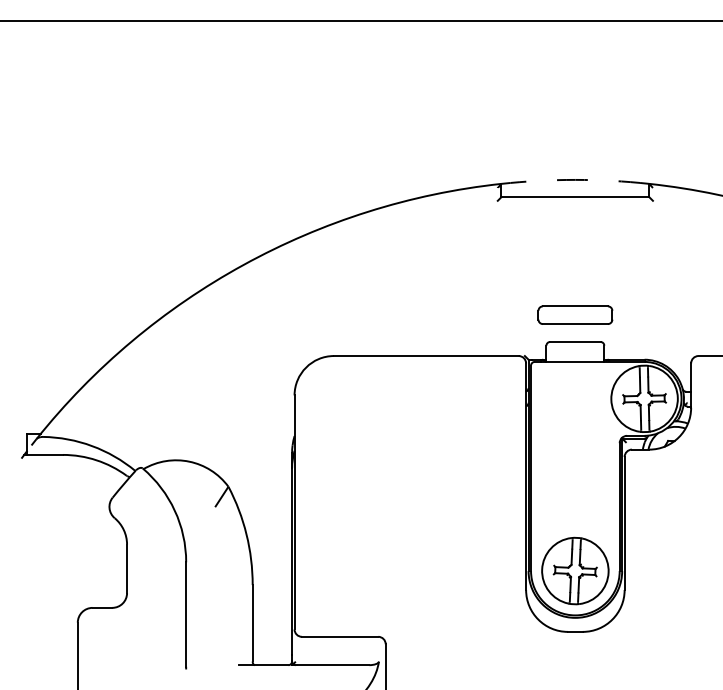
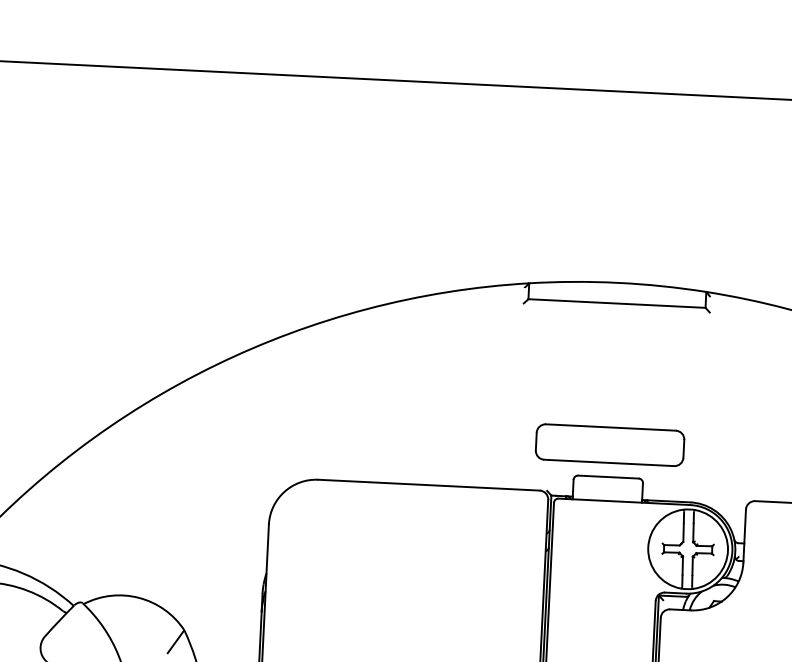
arc: (575, 179) -> (618, 282), dashed -> solid
part: (575, 314) -> (610, 444), size x1.67

